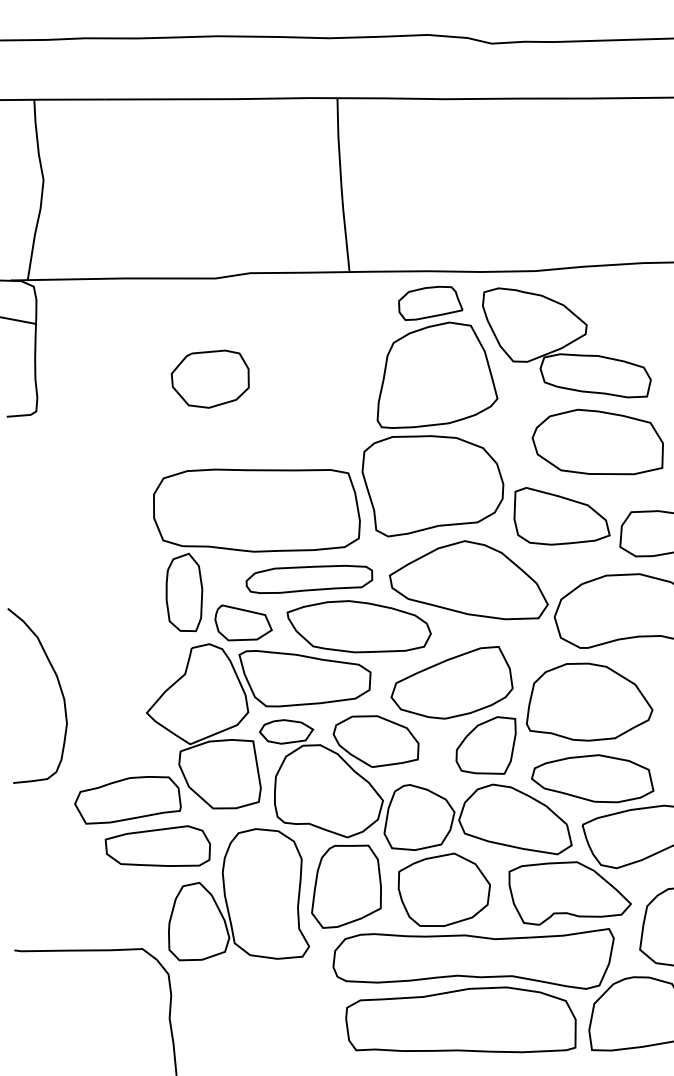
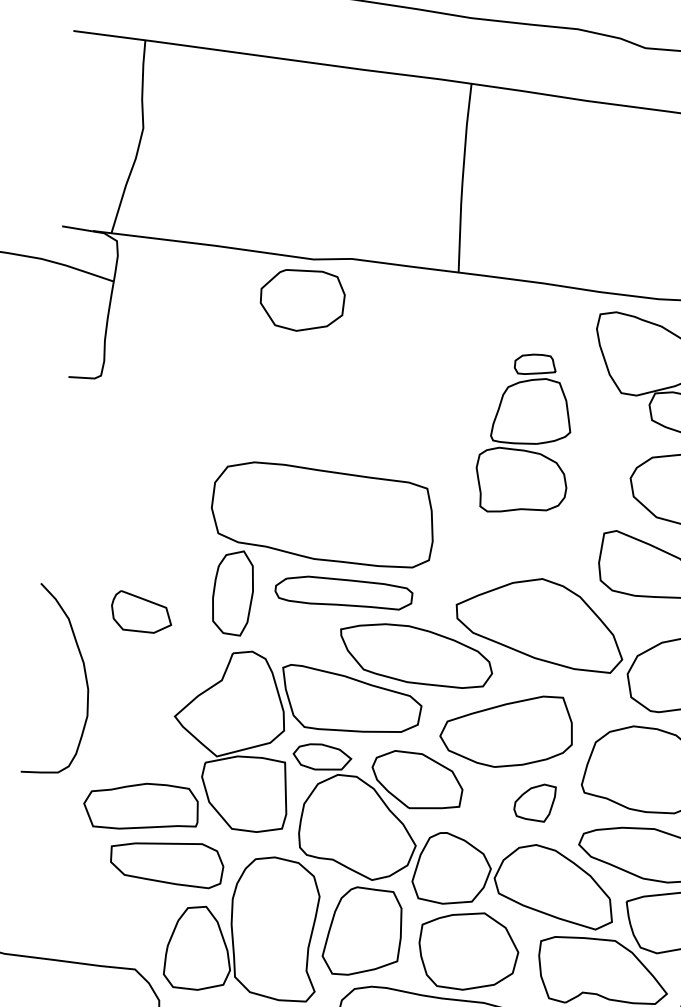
part: (209, 378) -> (301, 299), moved
part: (432, 411) -> (527, 434), size x0.6
part: (309, 578) -> (344, 592), moved
part: (243, 622) -> (141, 612), moved
part: (485, 745) -> (534, 801), size x0.6

